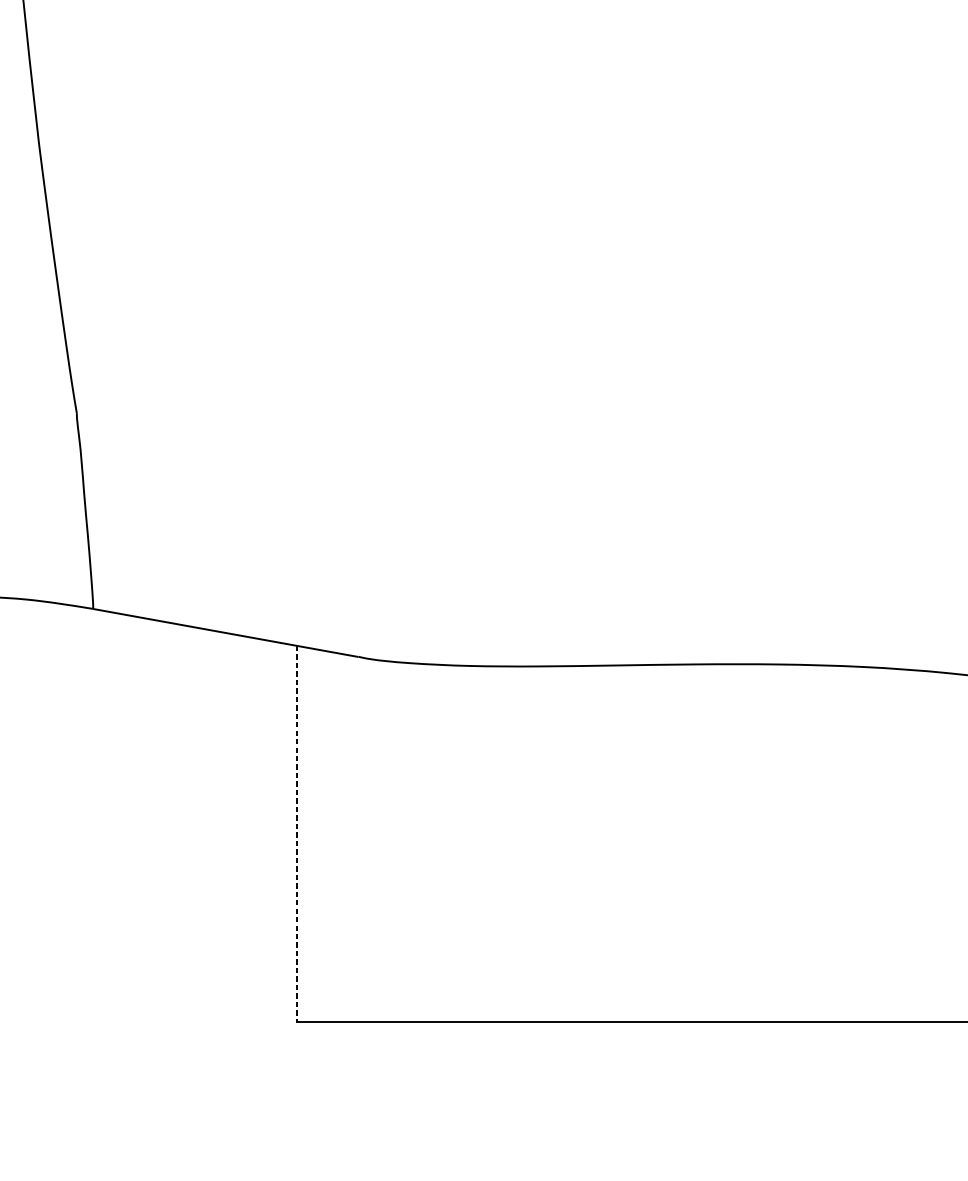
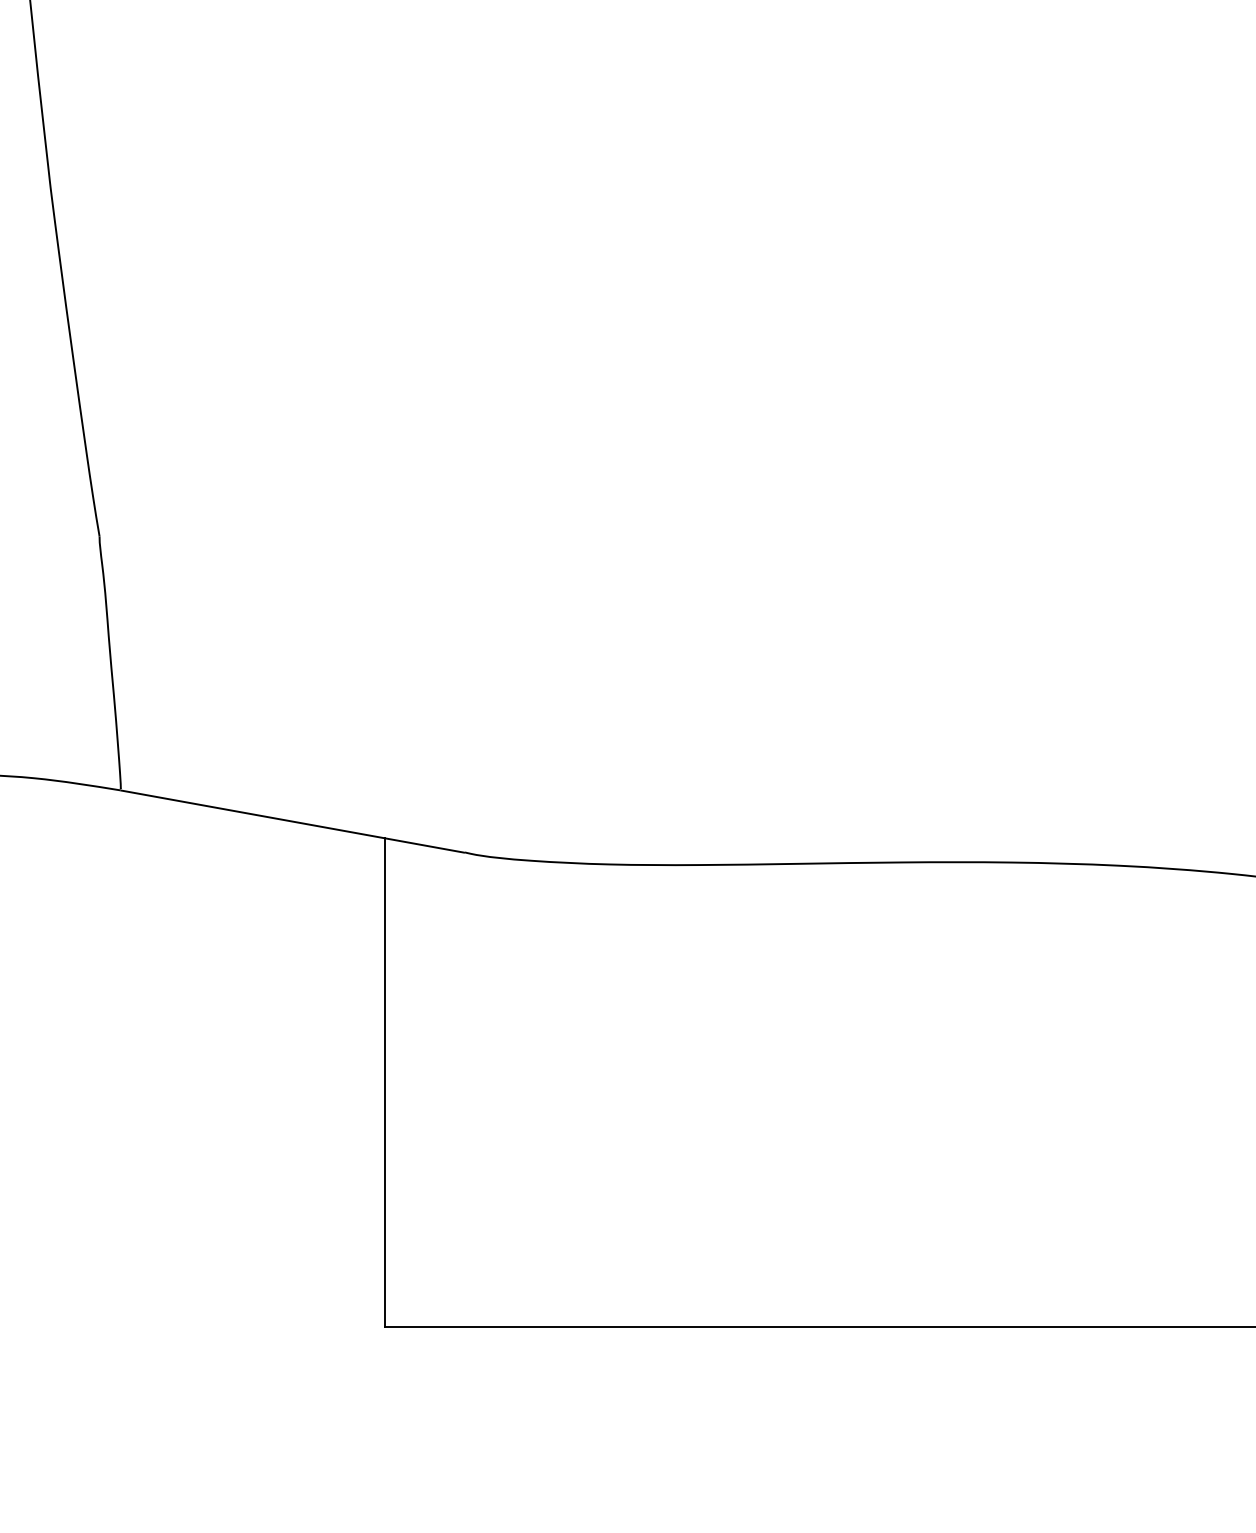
line: (296, 834) -> (384, 1083), dashed -> solid

